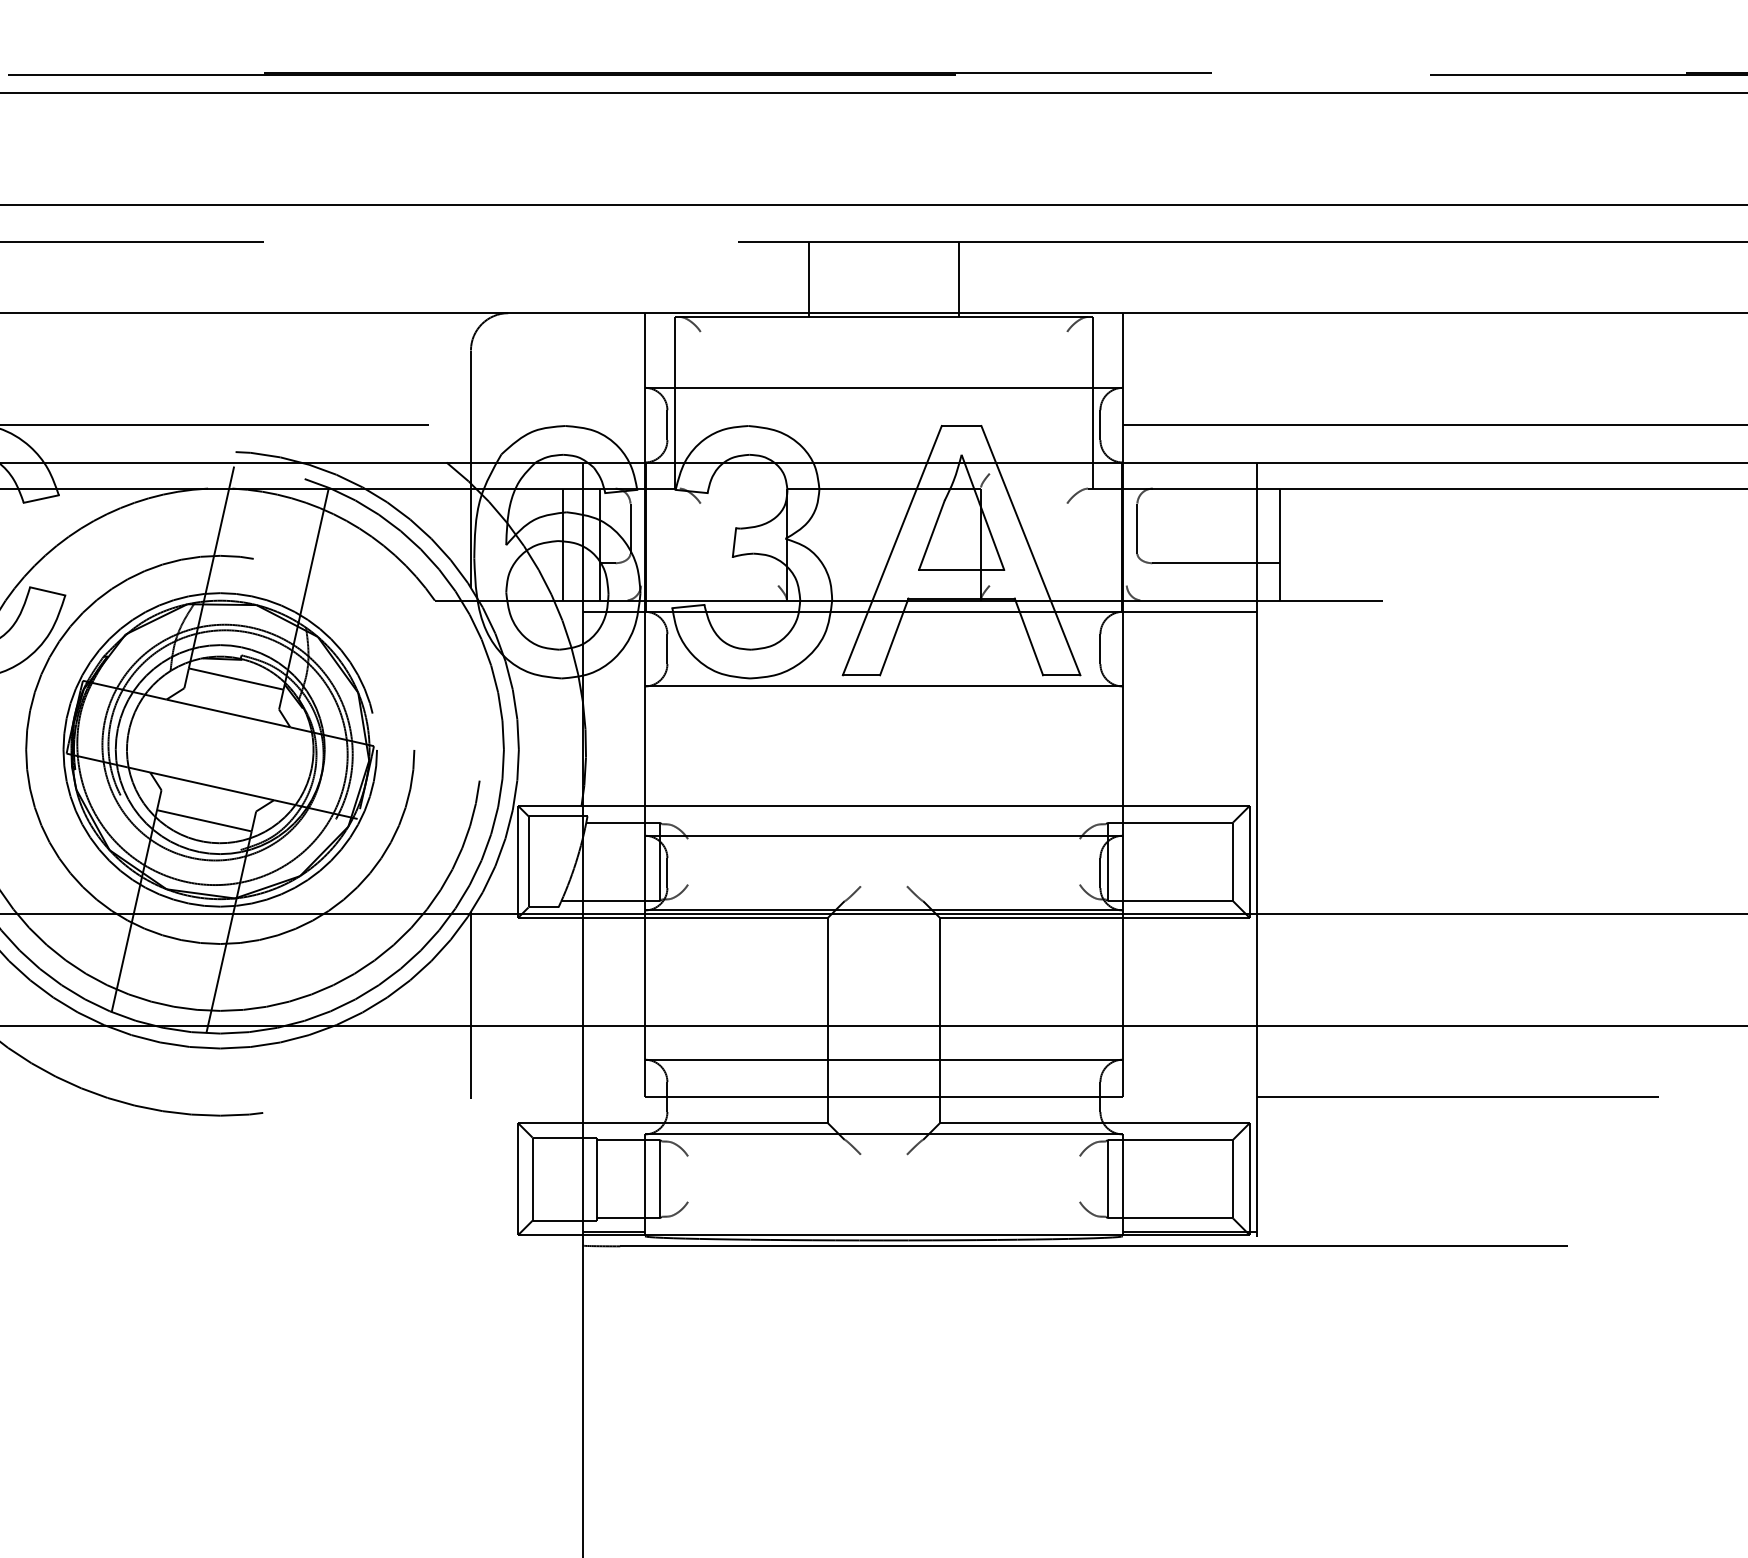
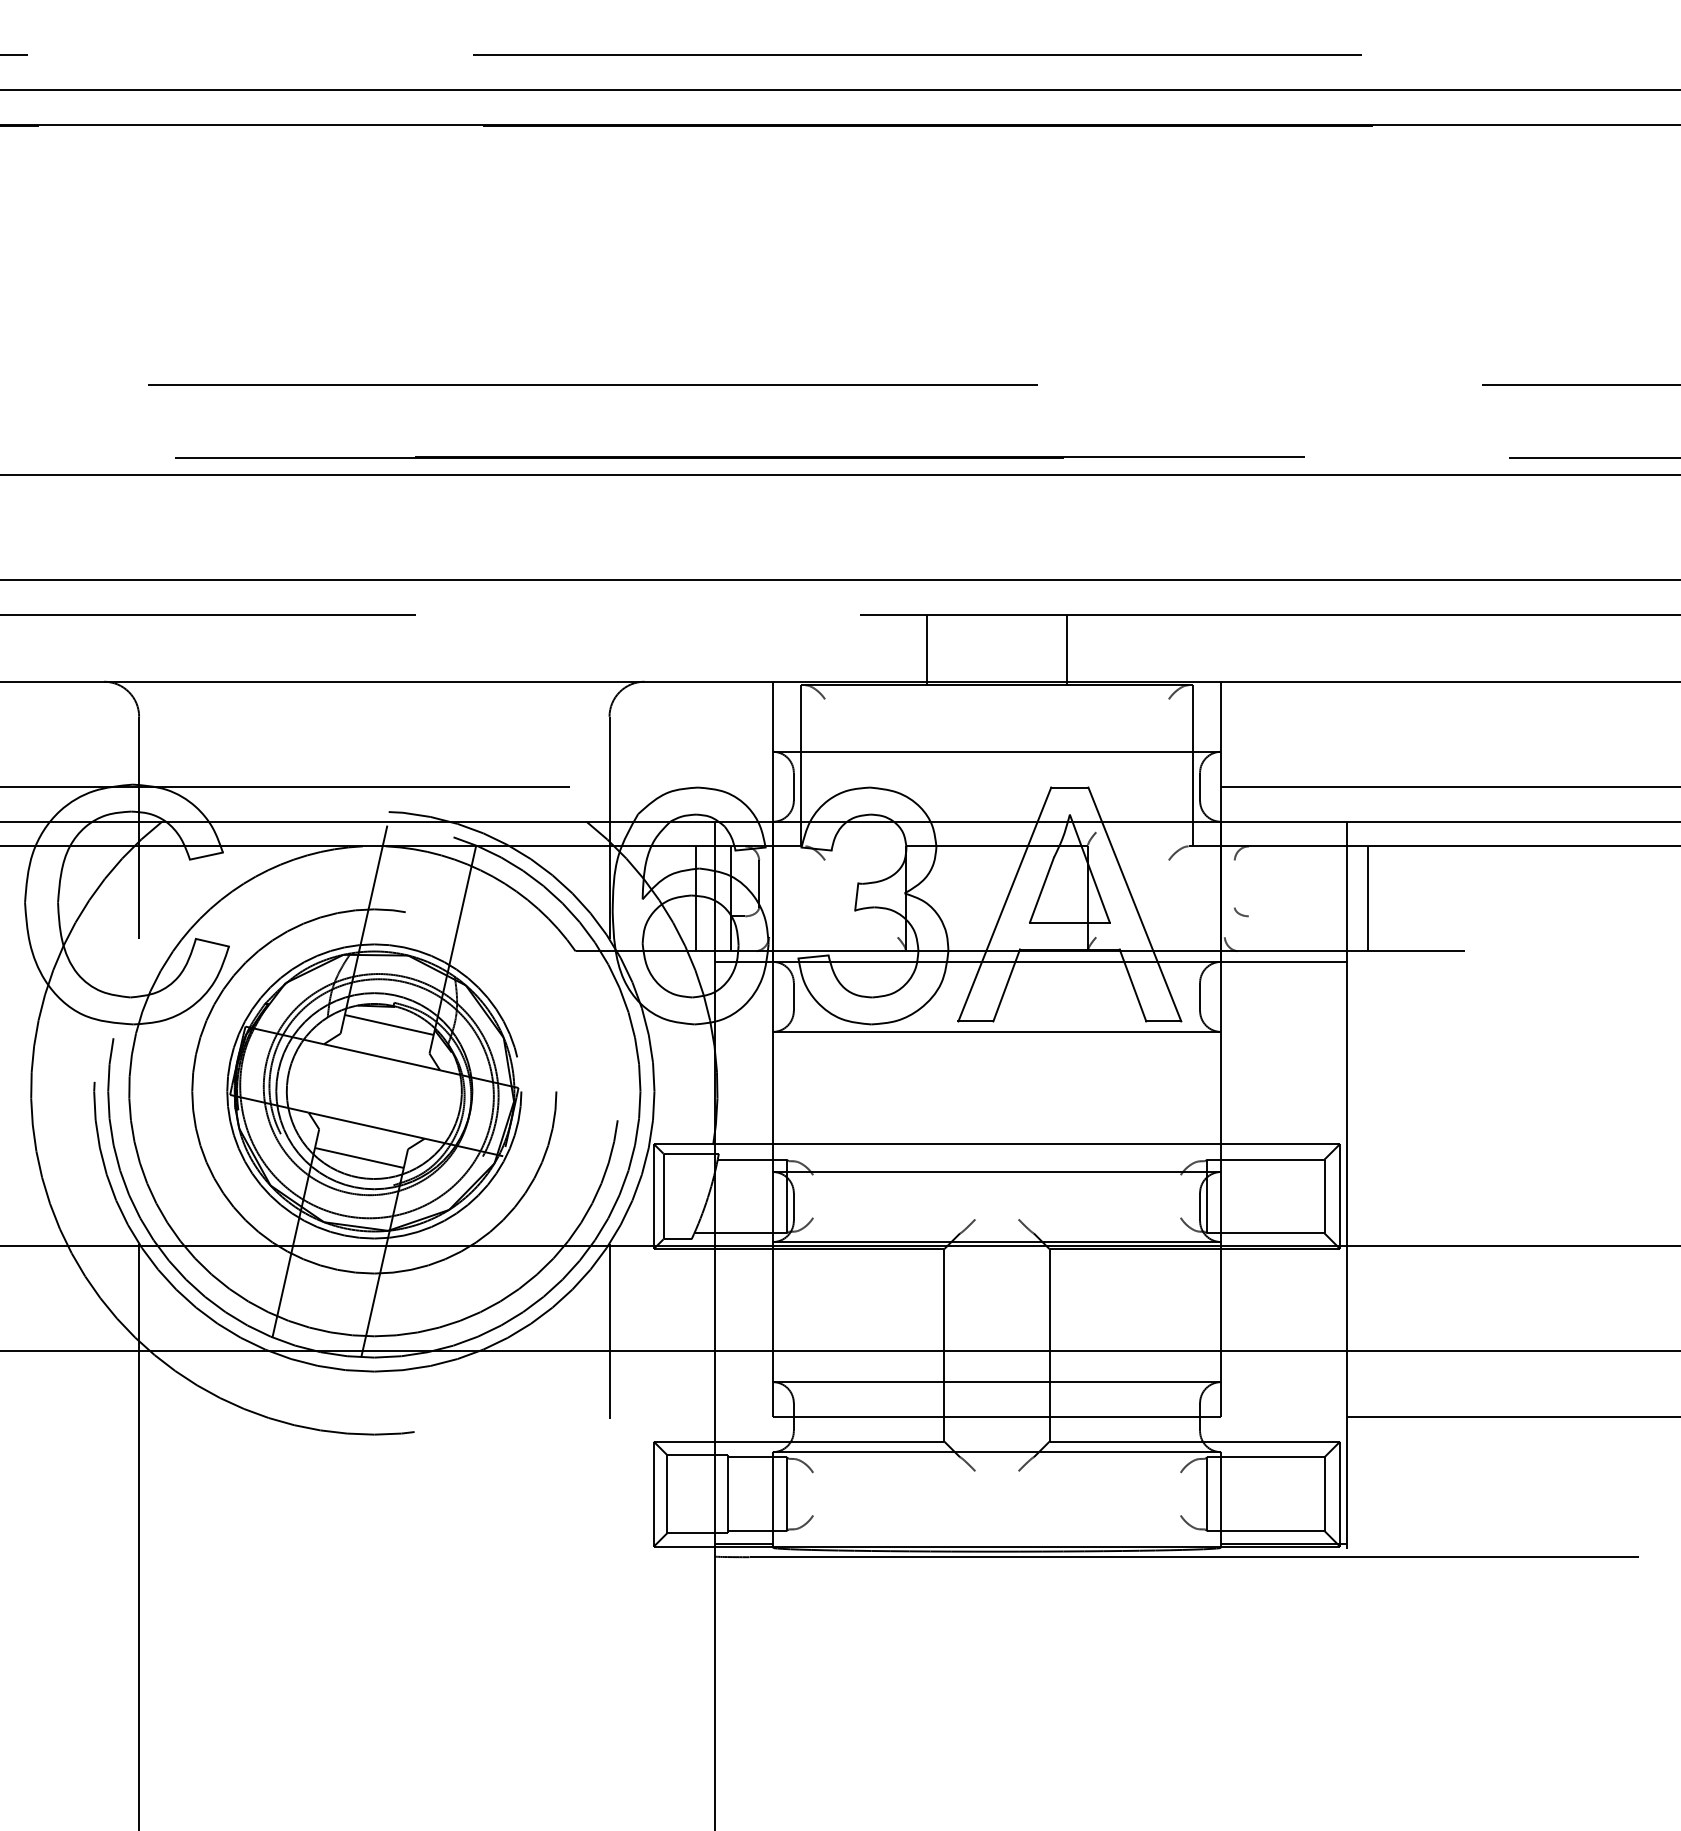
line: (1137, 528) -> (1234, 883), removed
line: (1215, 563) -> (1308, 916), removed

